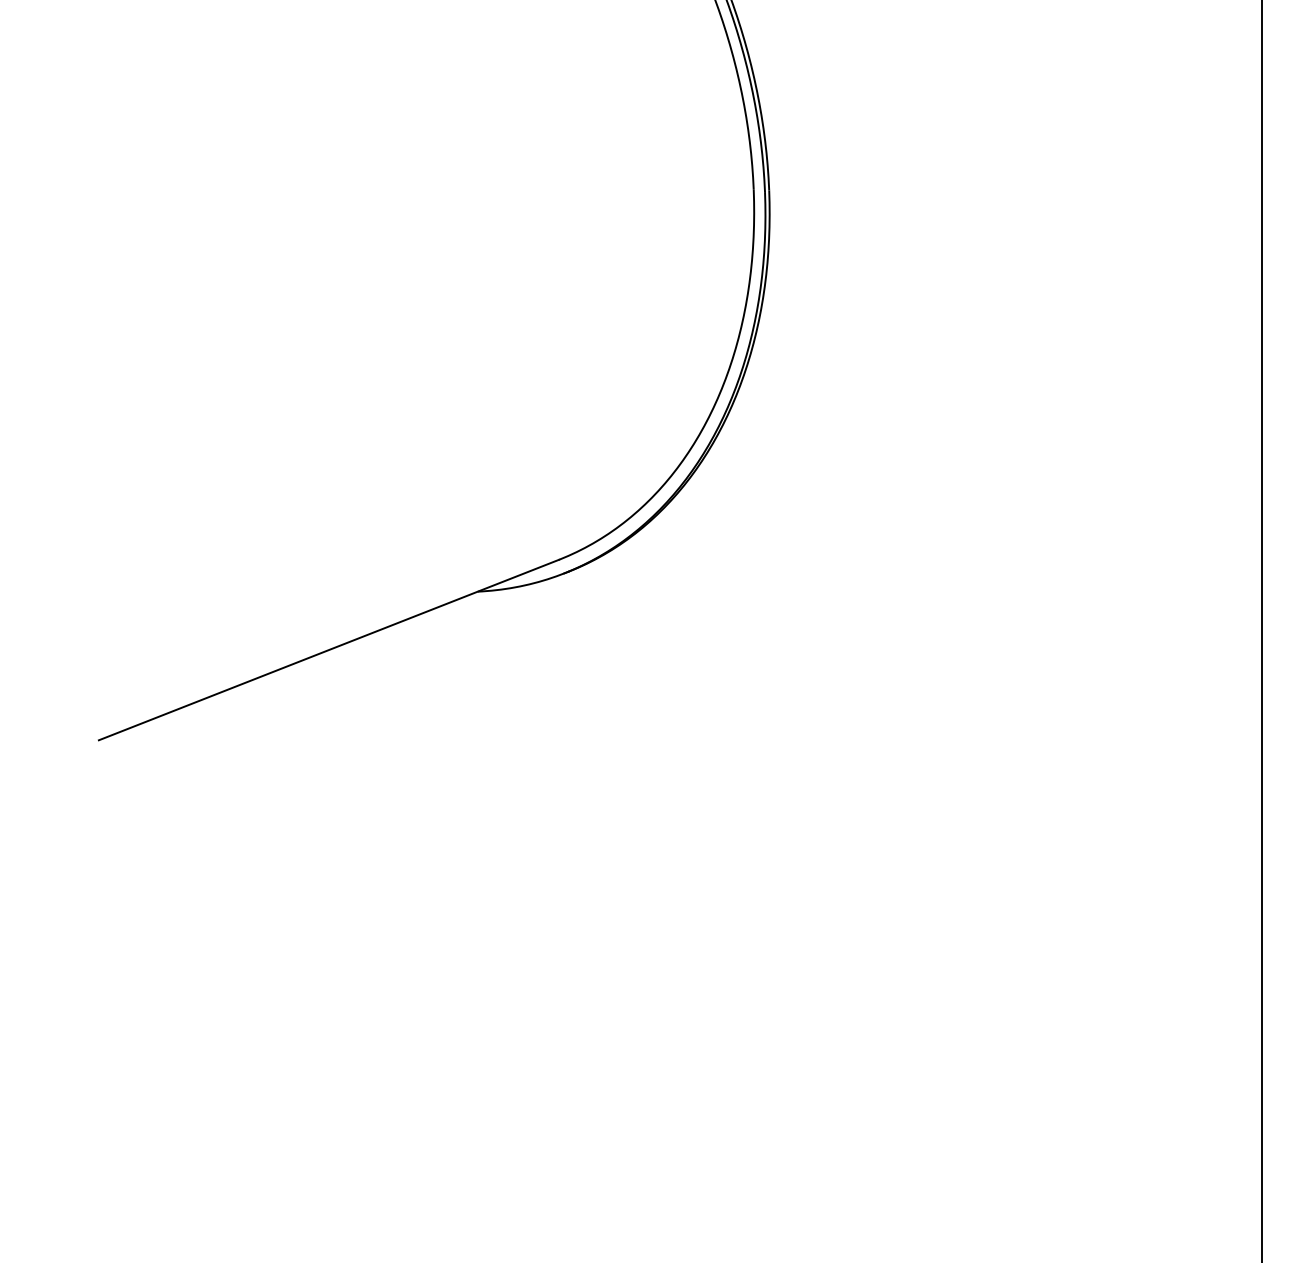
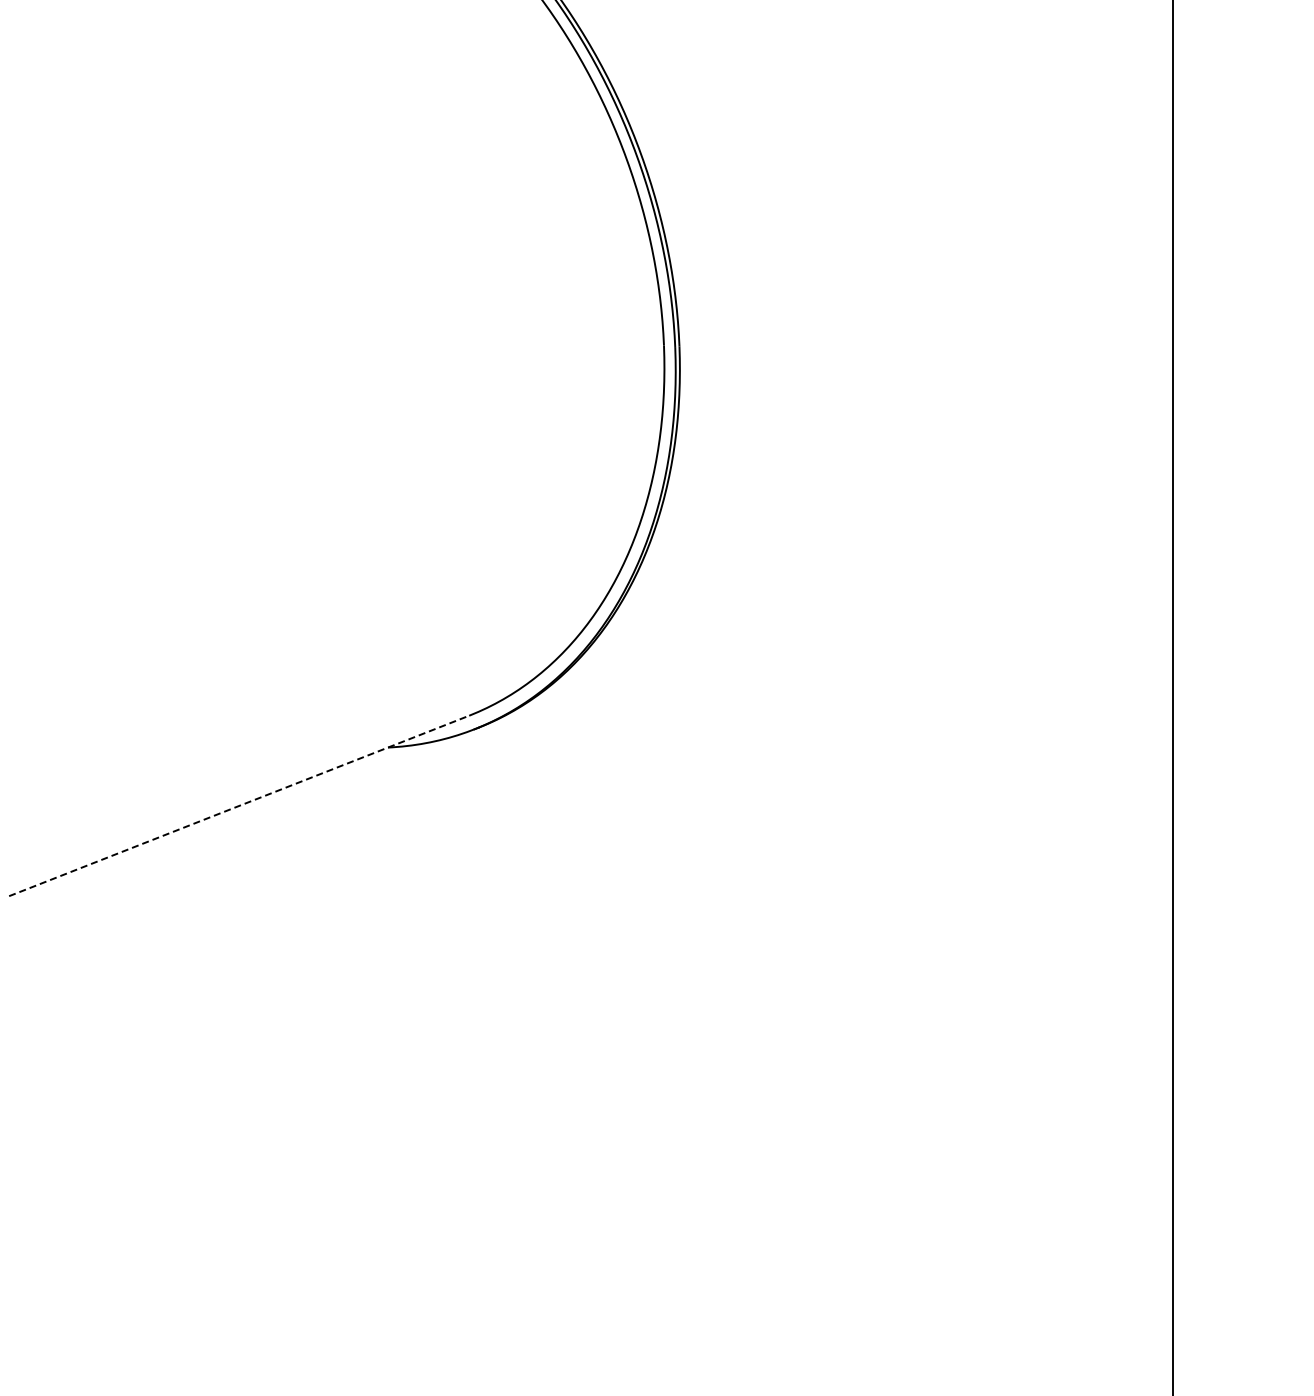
line: (329, 649) -> (239, 805), solid -> dashed

